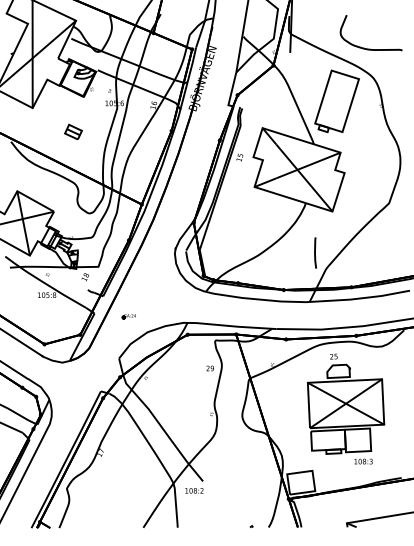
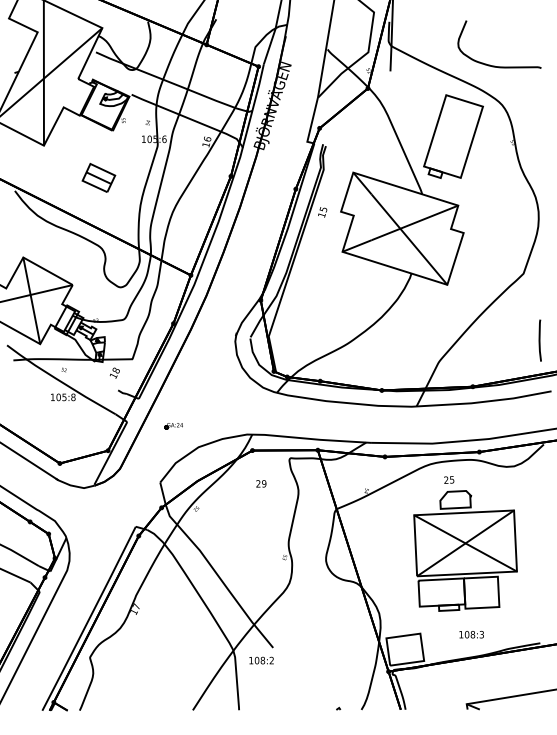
part: (73, 131) -> (98, 177), size x1.43
line: (315, 252) -> (540, 339), moved
text: (209, 368) -> (260, 483), moved
text: (363, 461) -> (471, 634), moved

